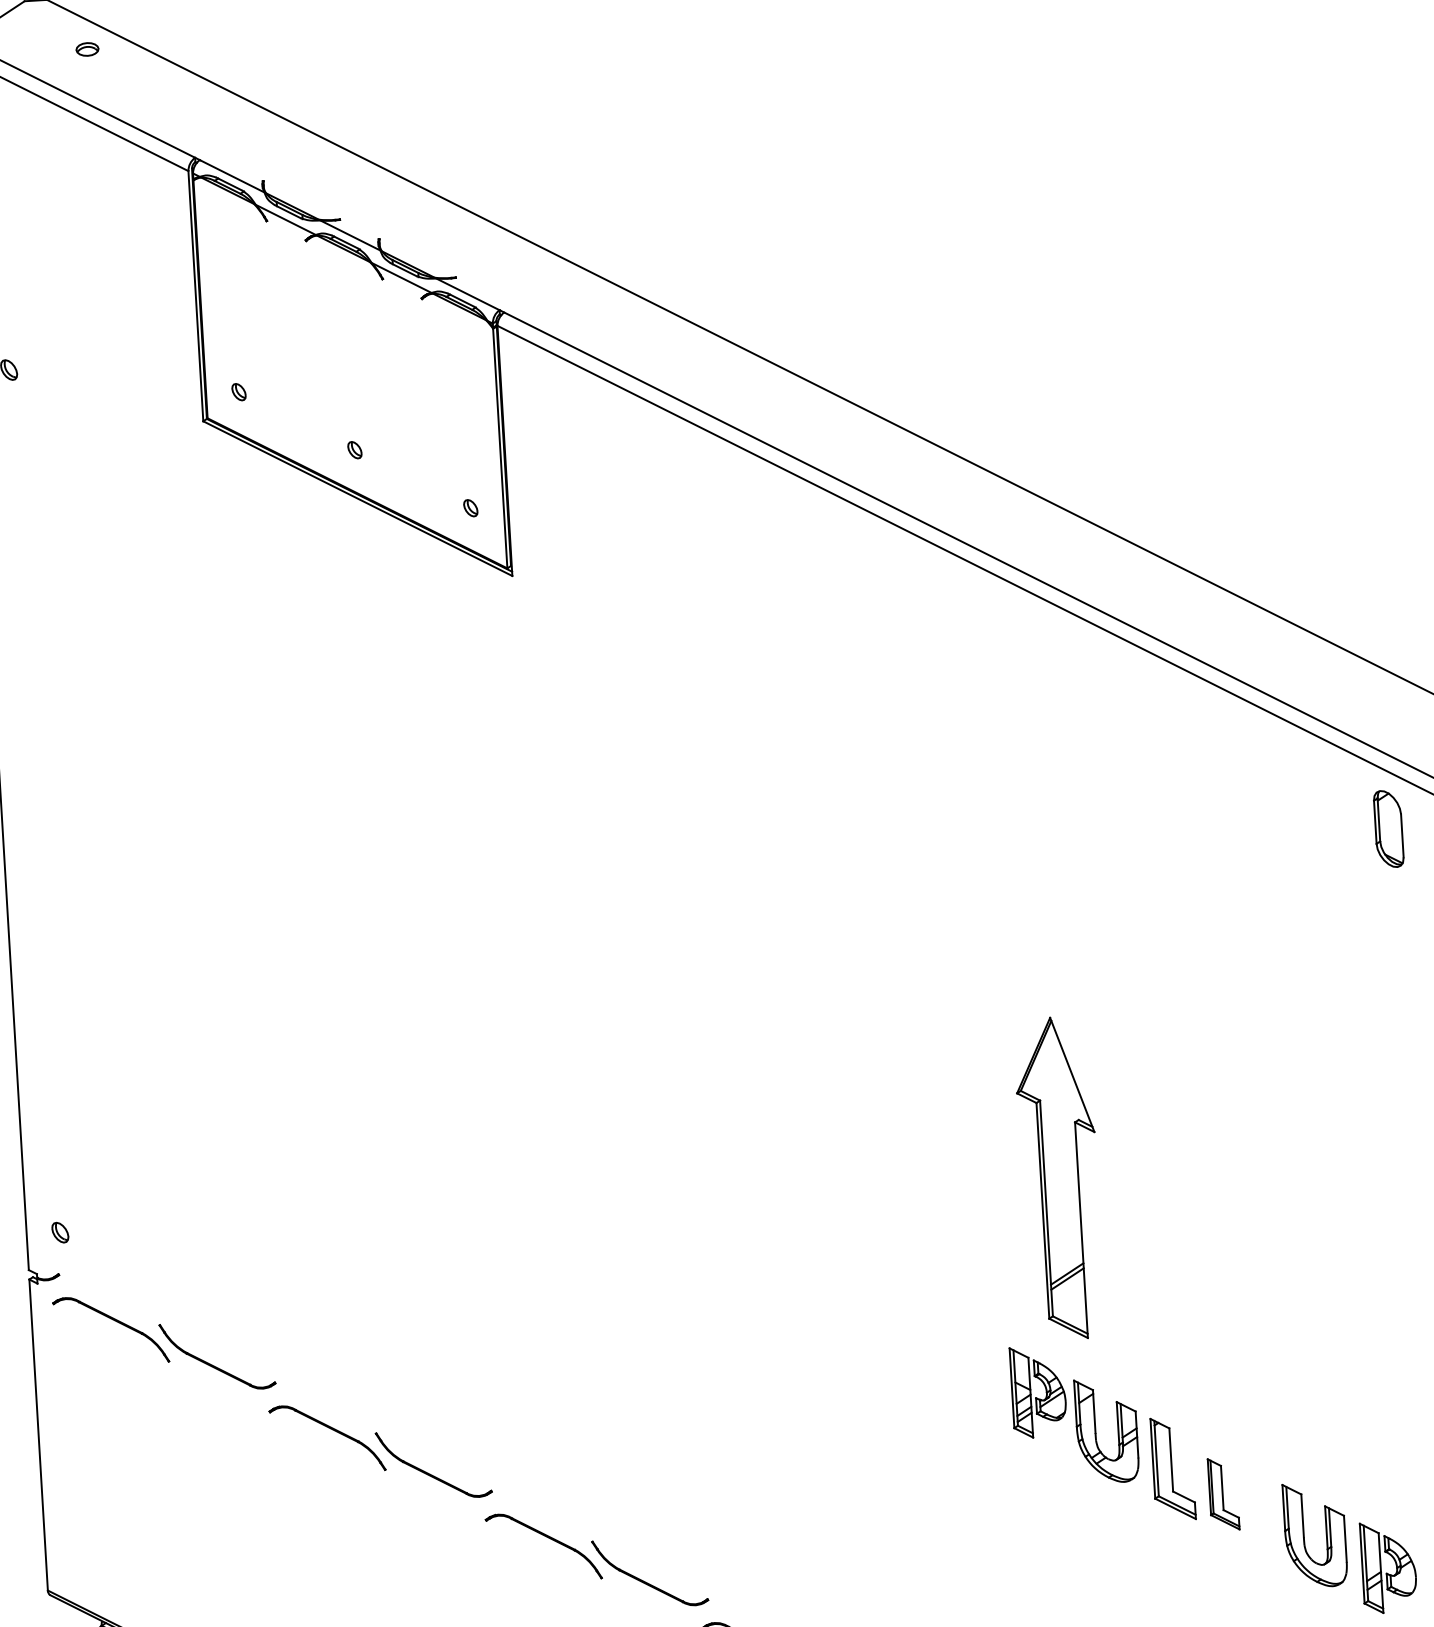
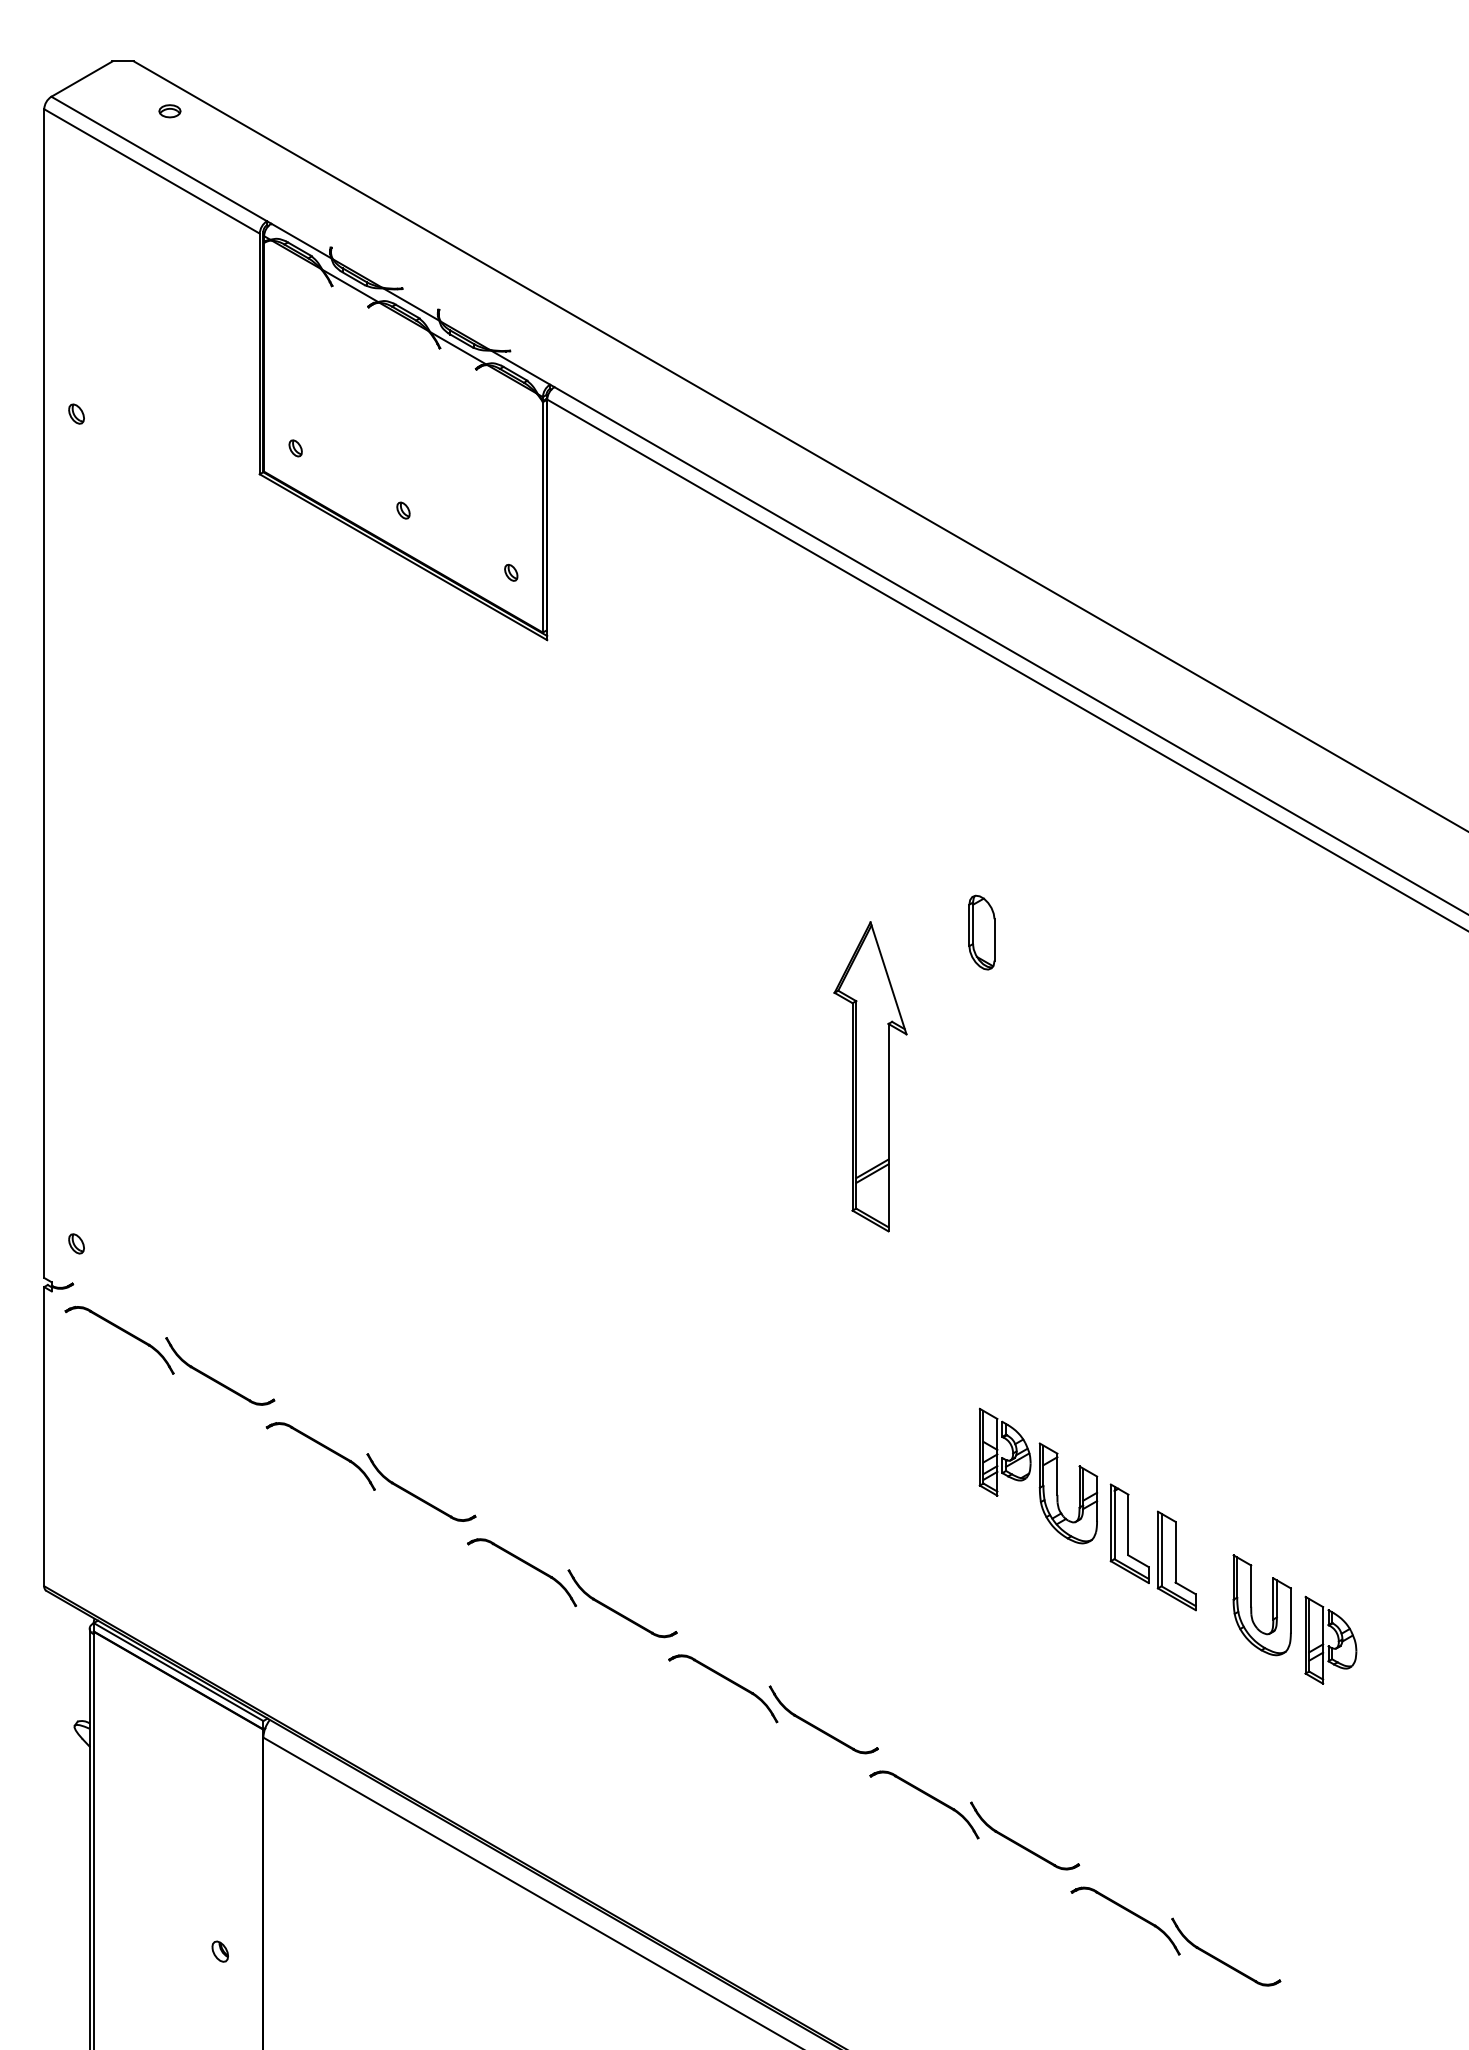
part: (1388, 828) -> (981, 932), moved
part: (1059, 1178) -> (870, 1076), moved
part: (1223, 1493) -> (1176, 1560), size x1.43

